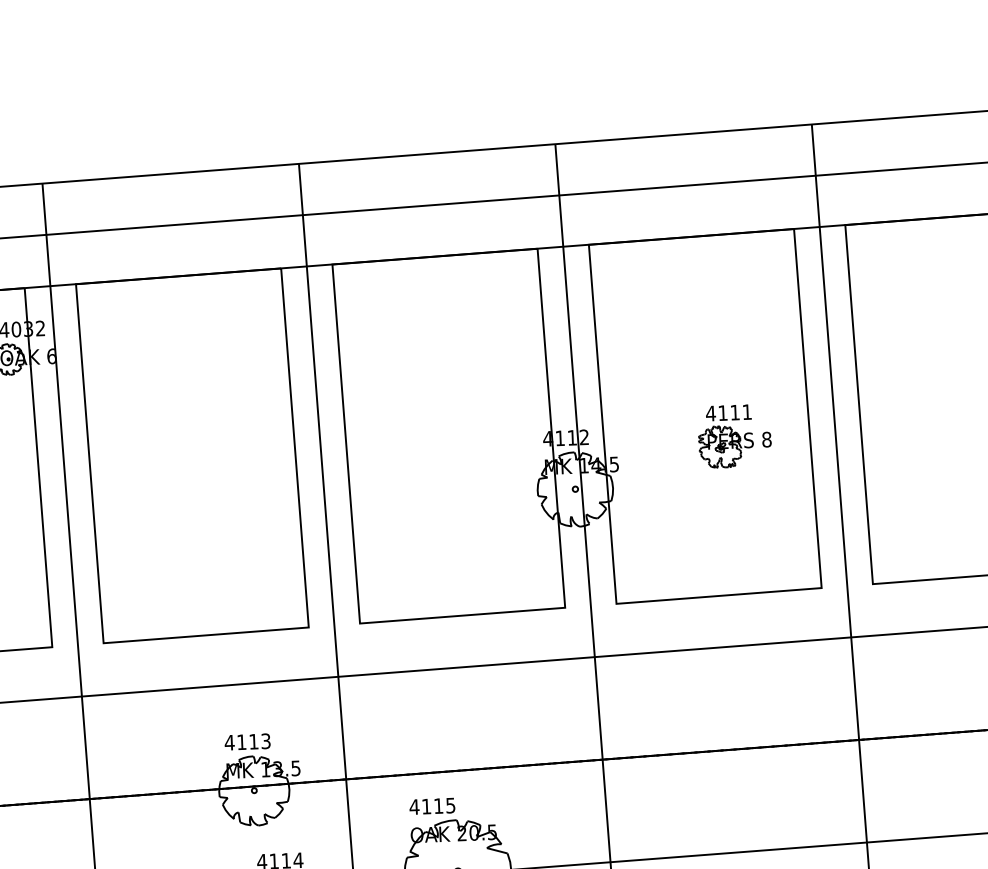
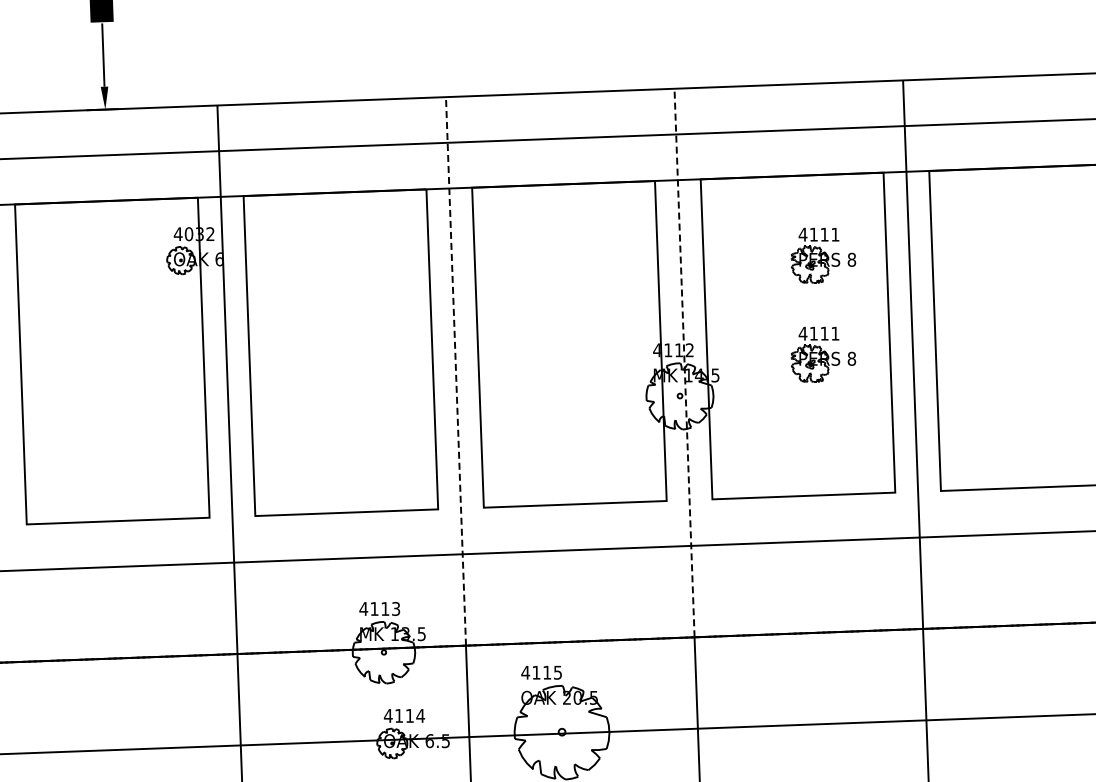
part: (730, 324) -> (823, 255), added
line: (578, 451) -> (684, 362), solid -> dashed
line: (321, 470) -> (455, 370), solid -> dashed

